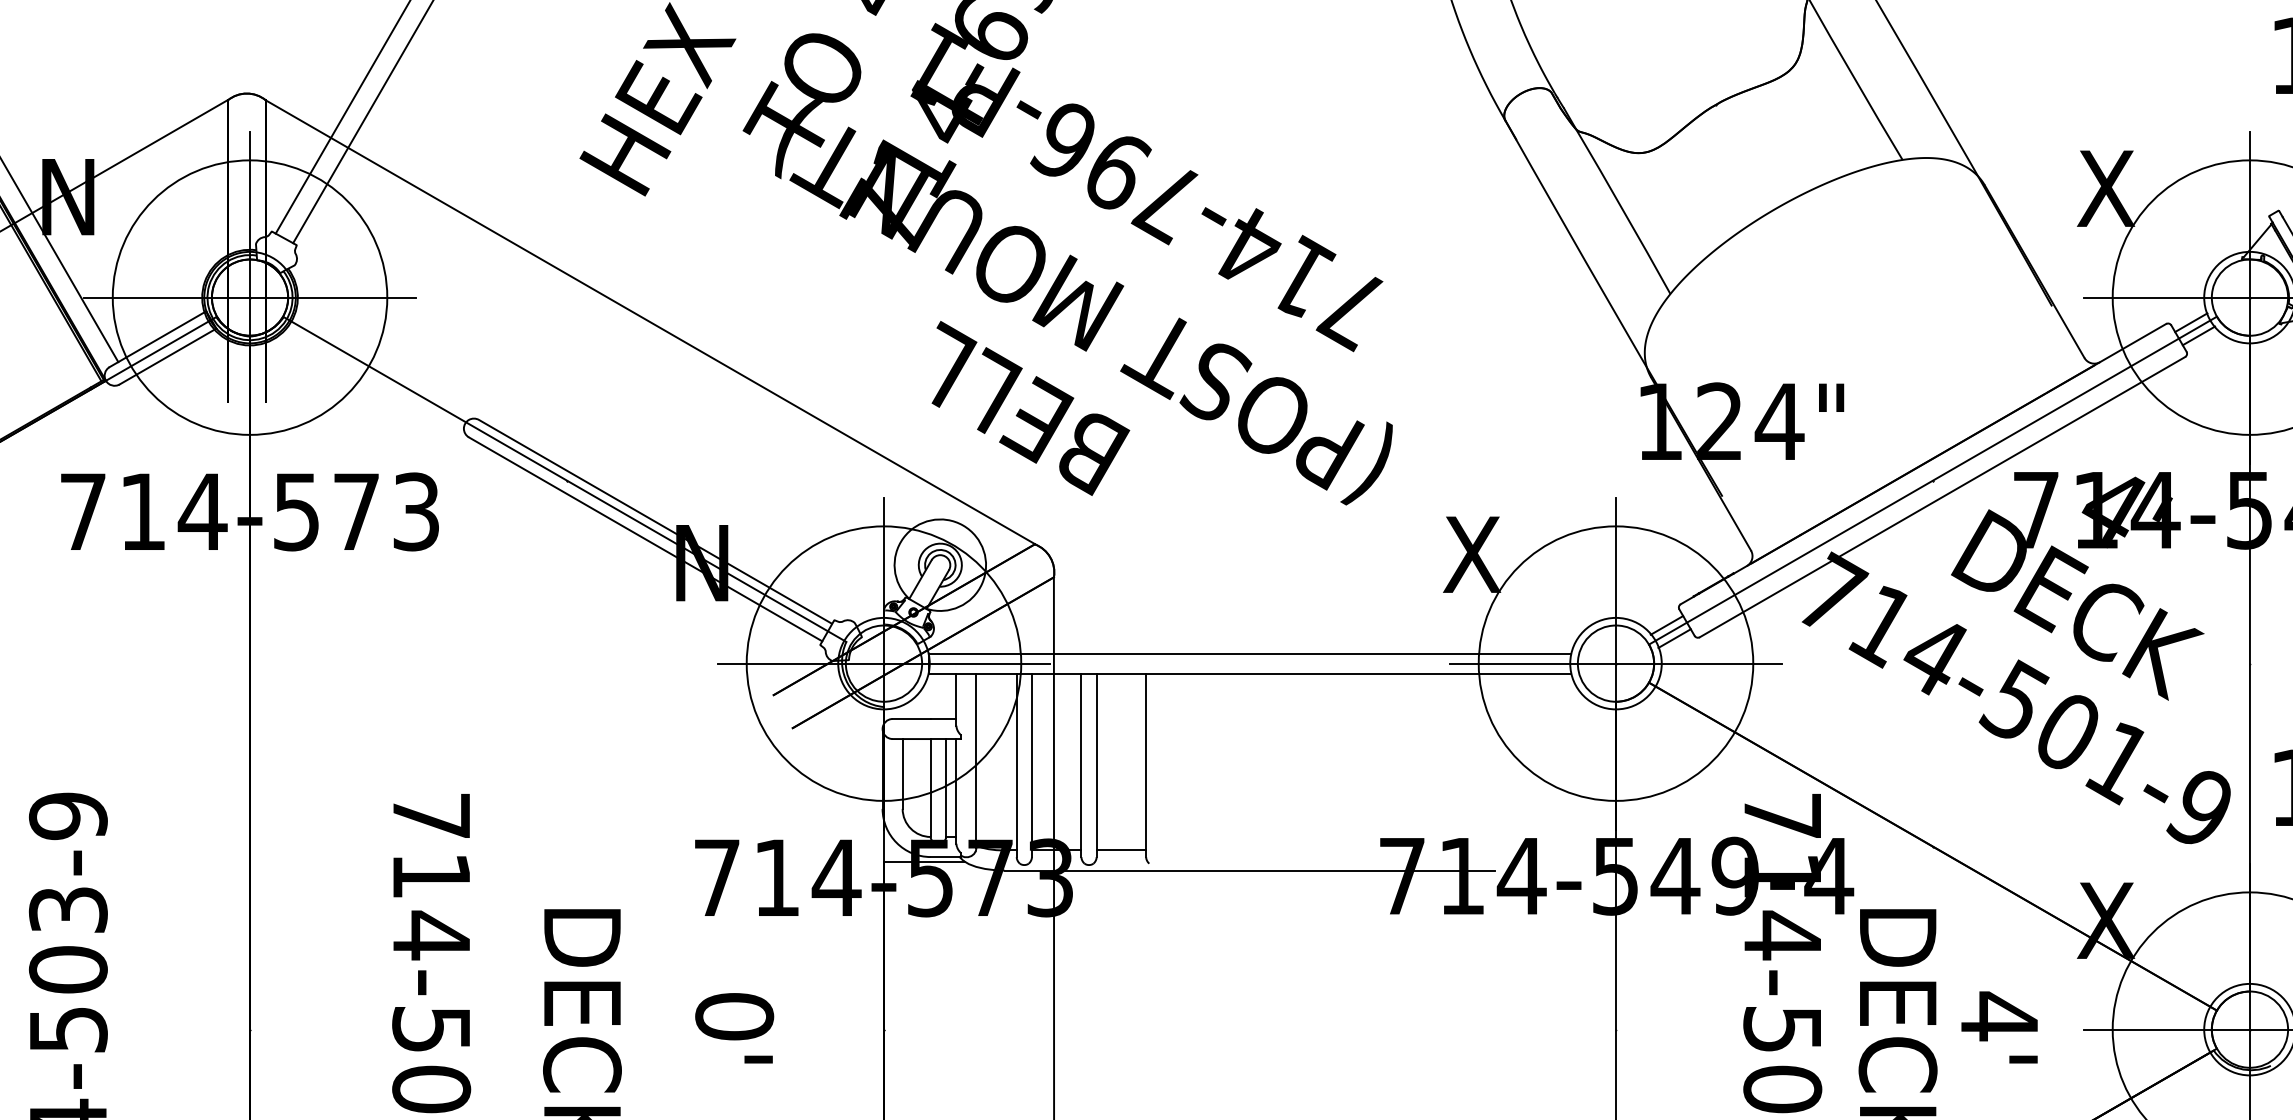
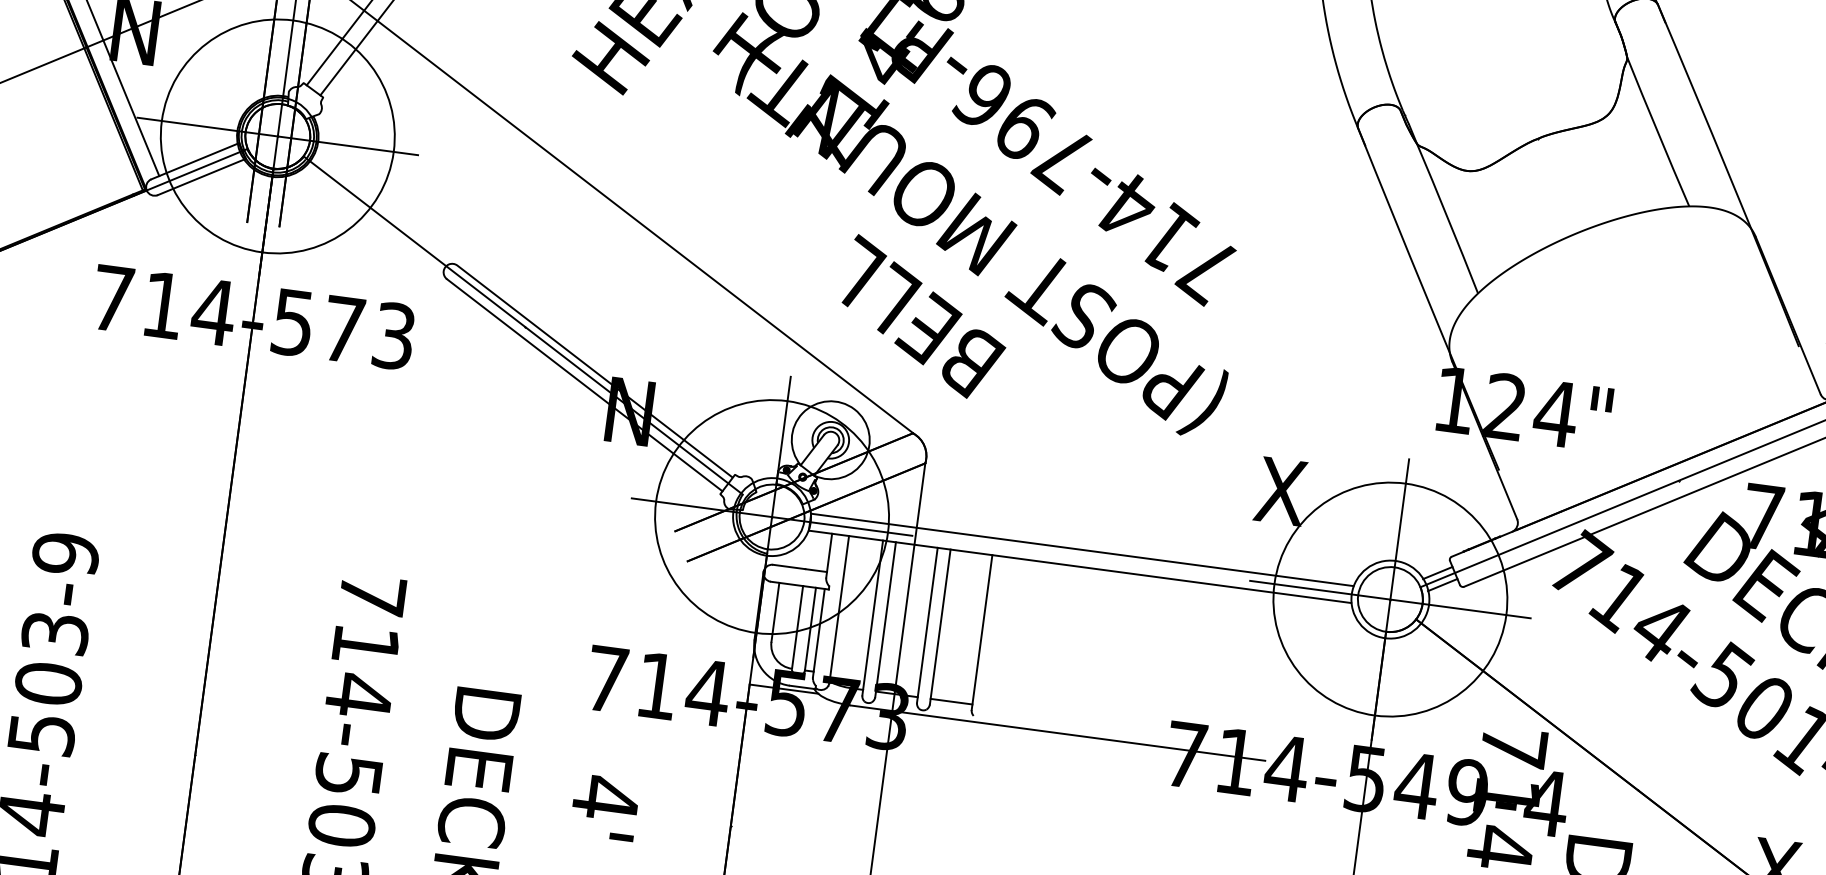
text: (734, 1016) -> (606, 798), 0' -> 4'

